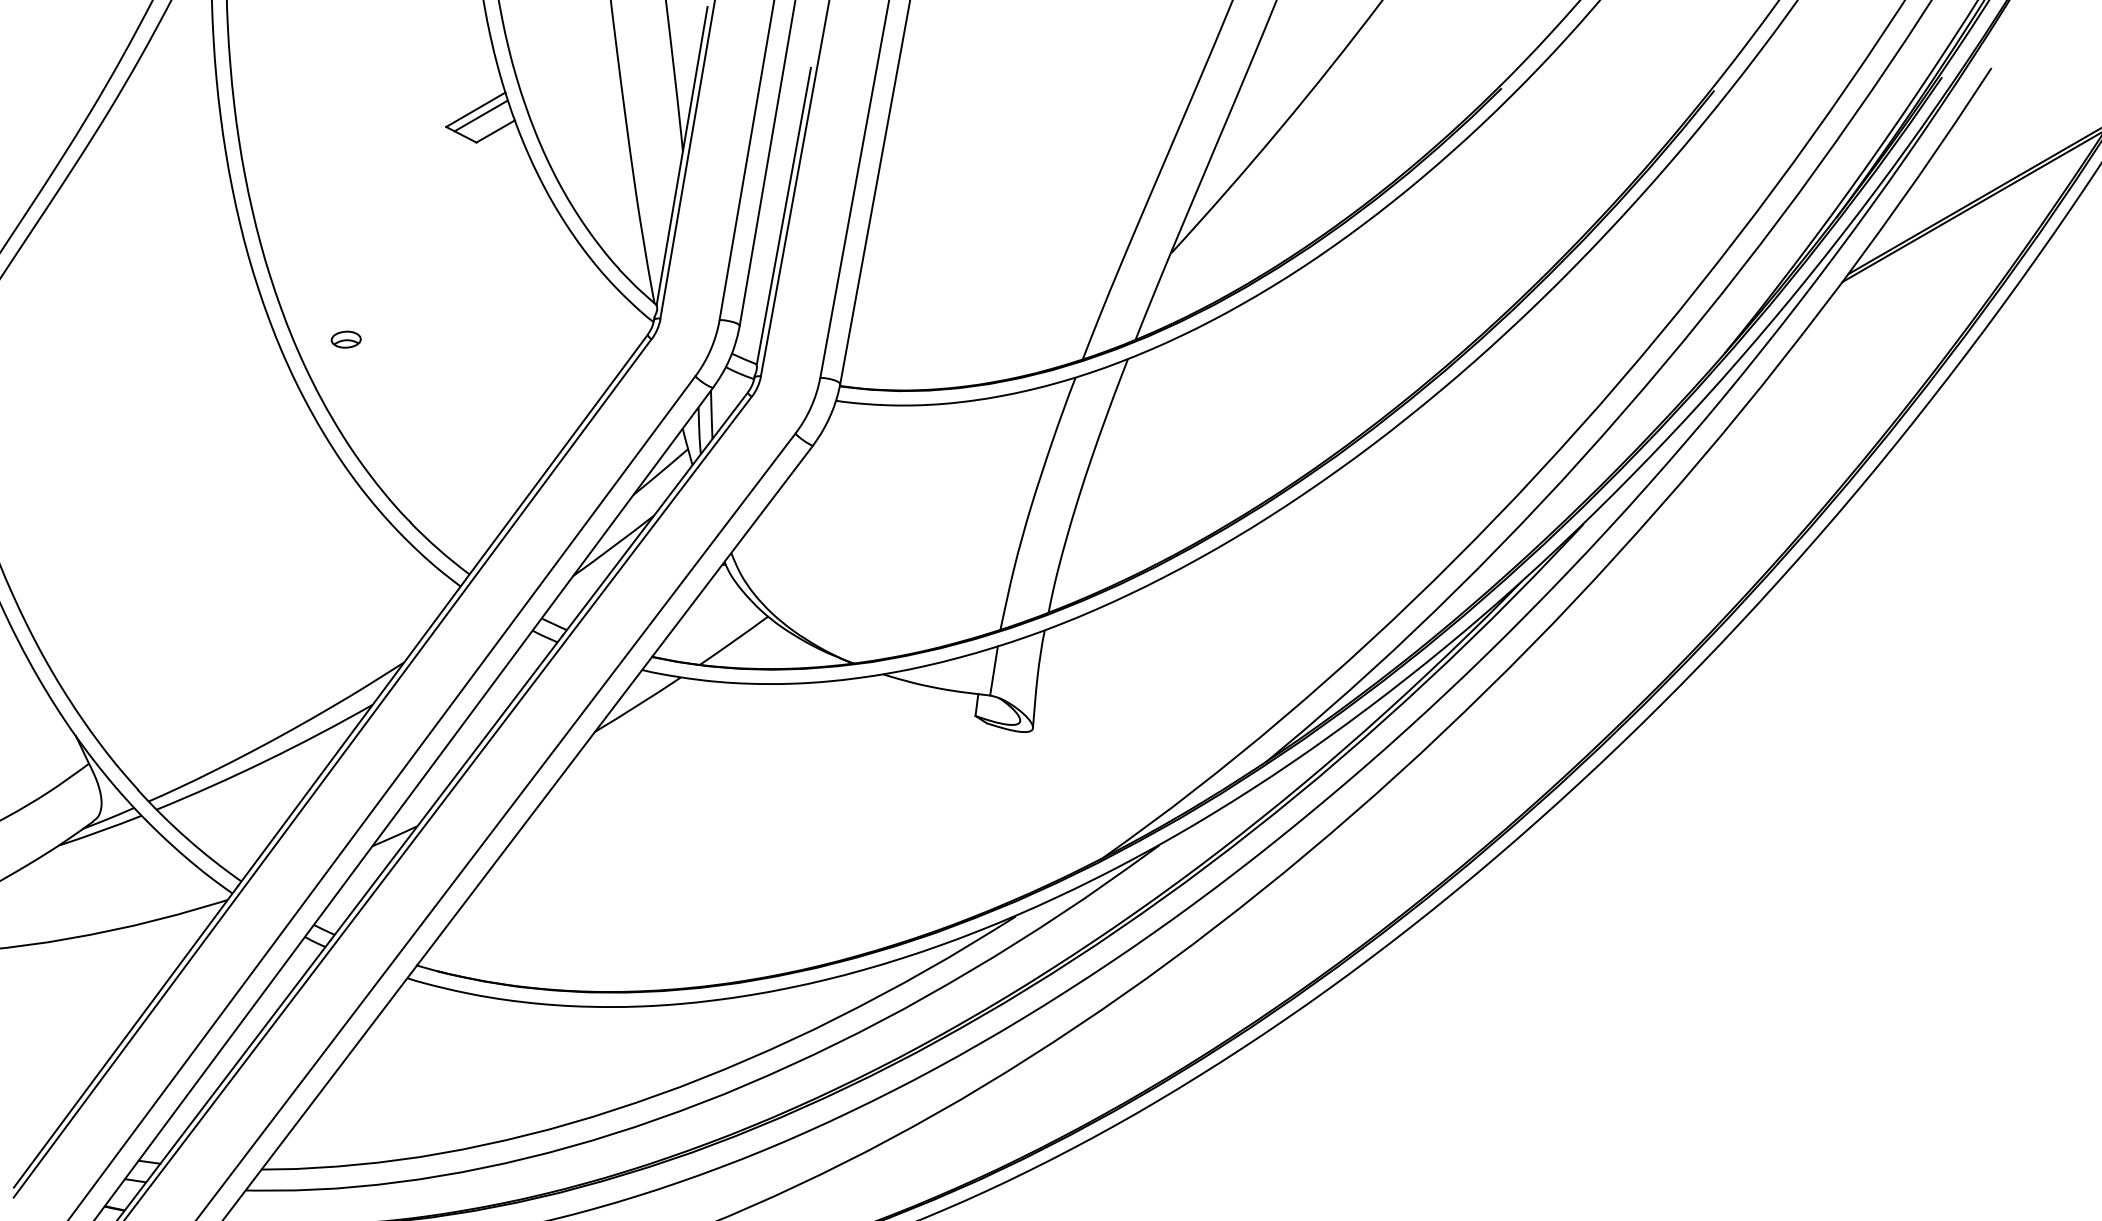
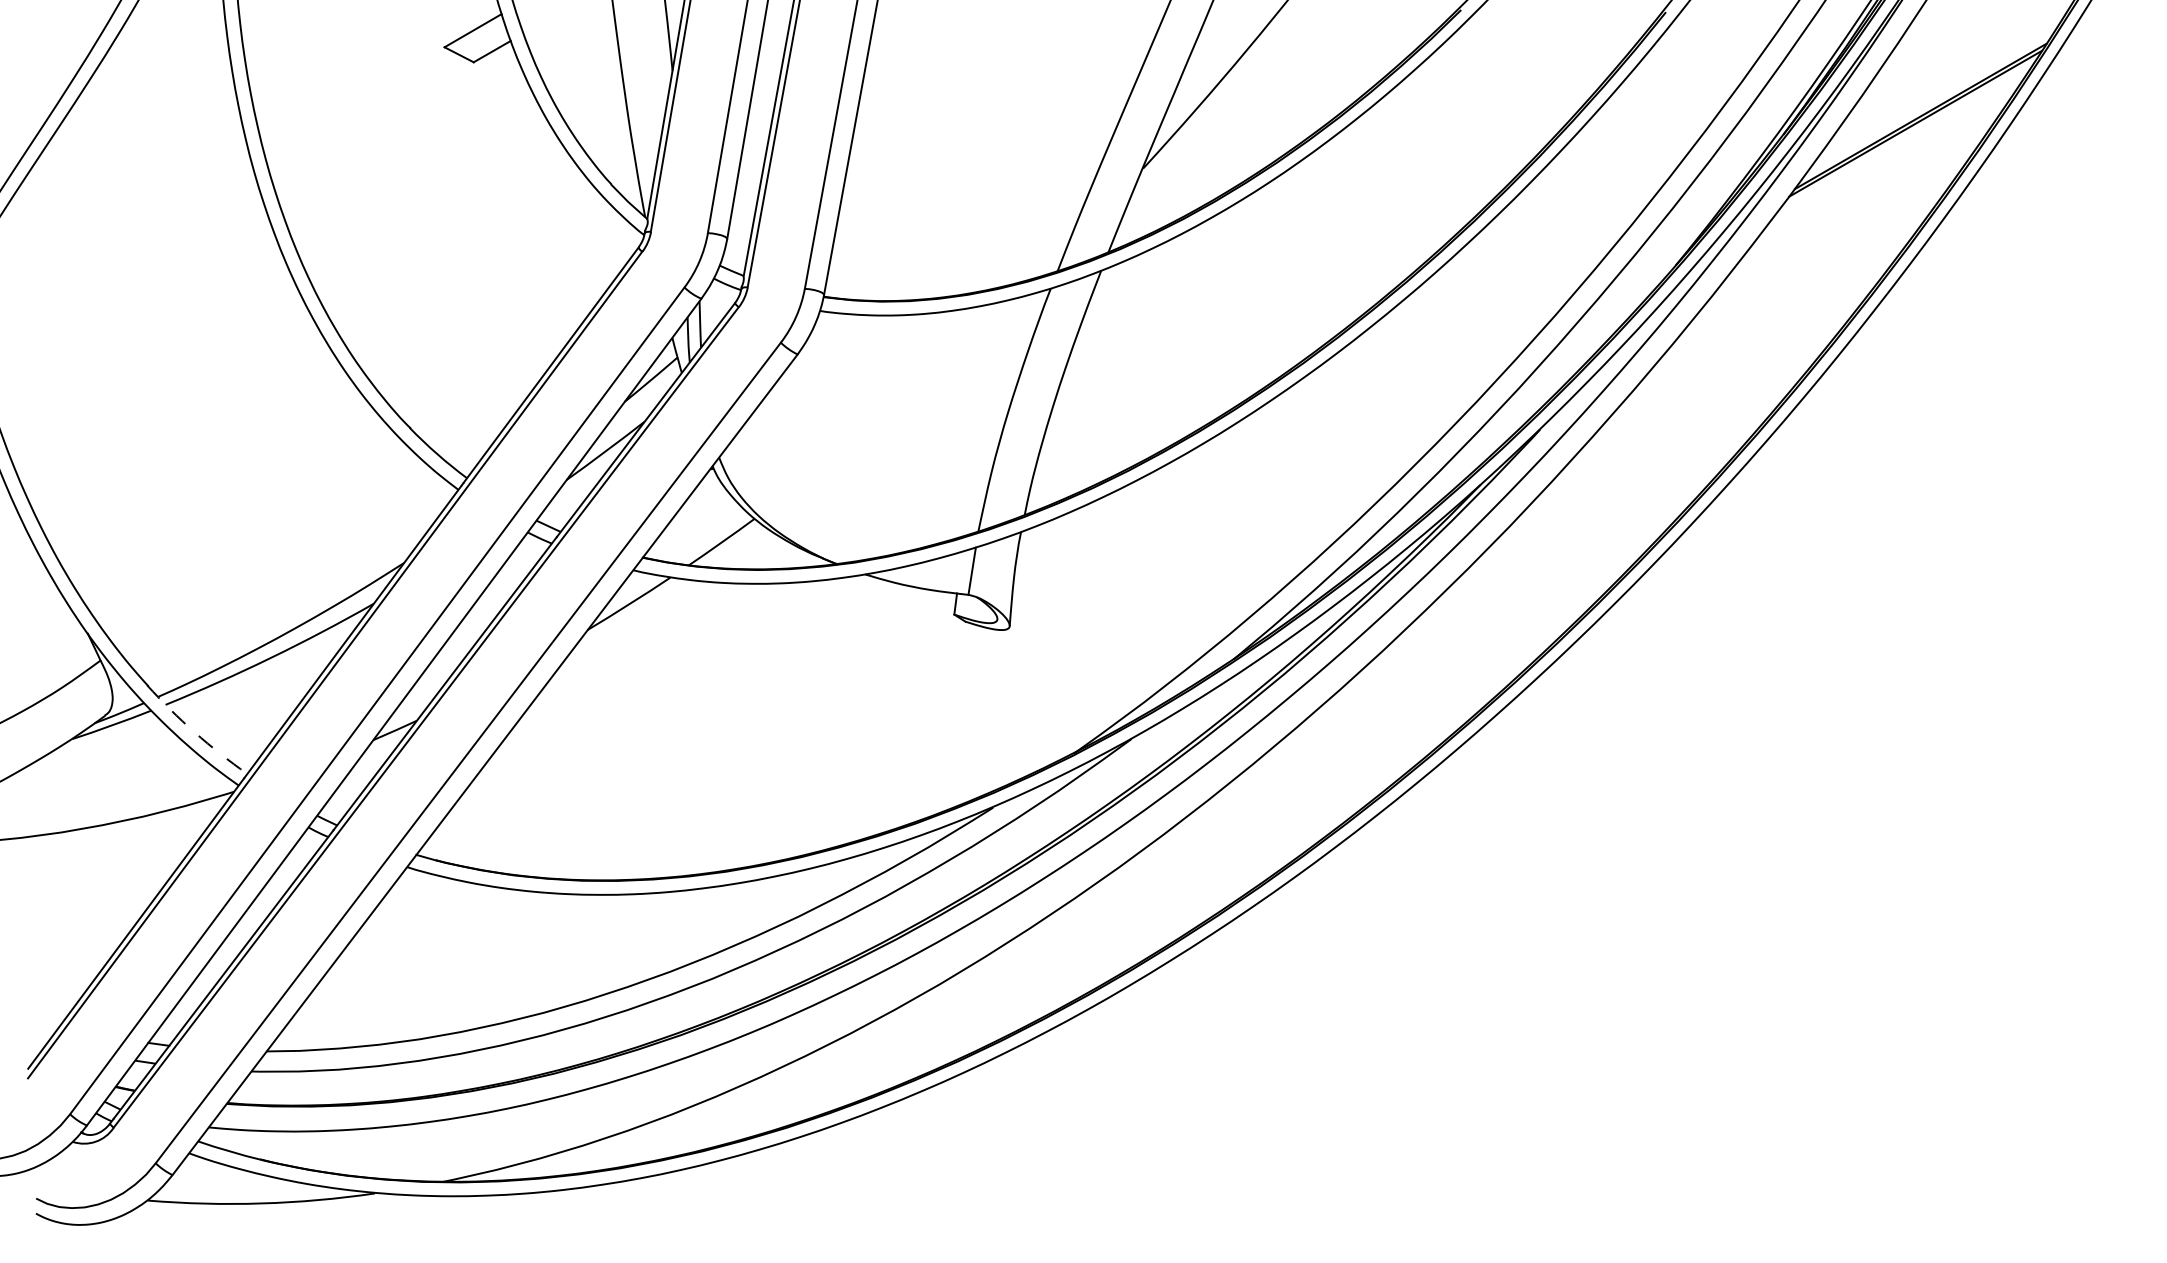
line: (480, 115) -> (477, 36), removed
part: (346, 339) -> (348, 251), removed
arc: (186, 838) -> (194, 732), solid -> dashed

